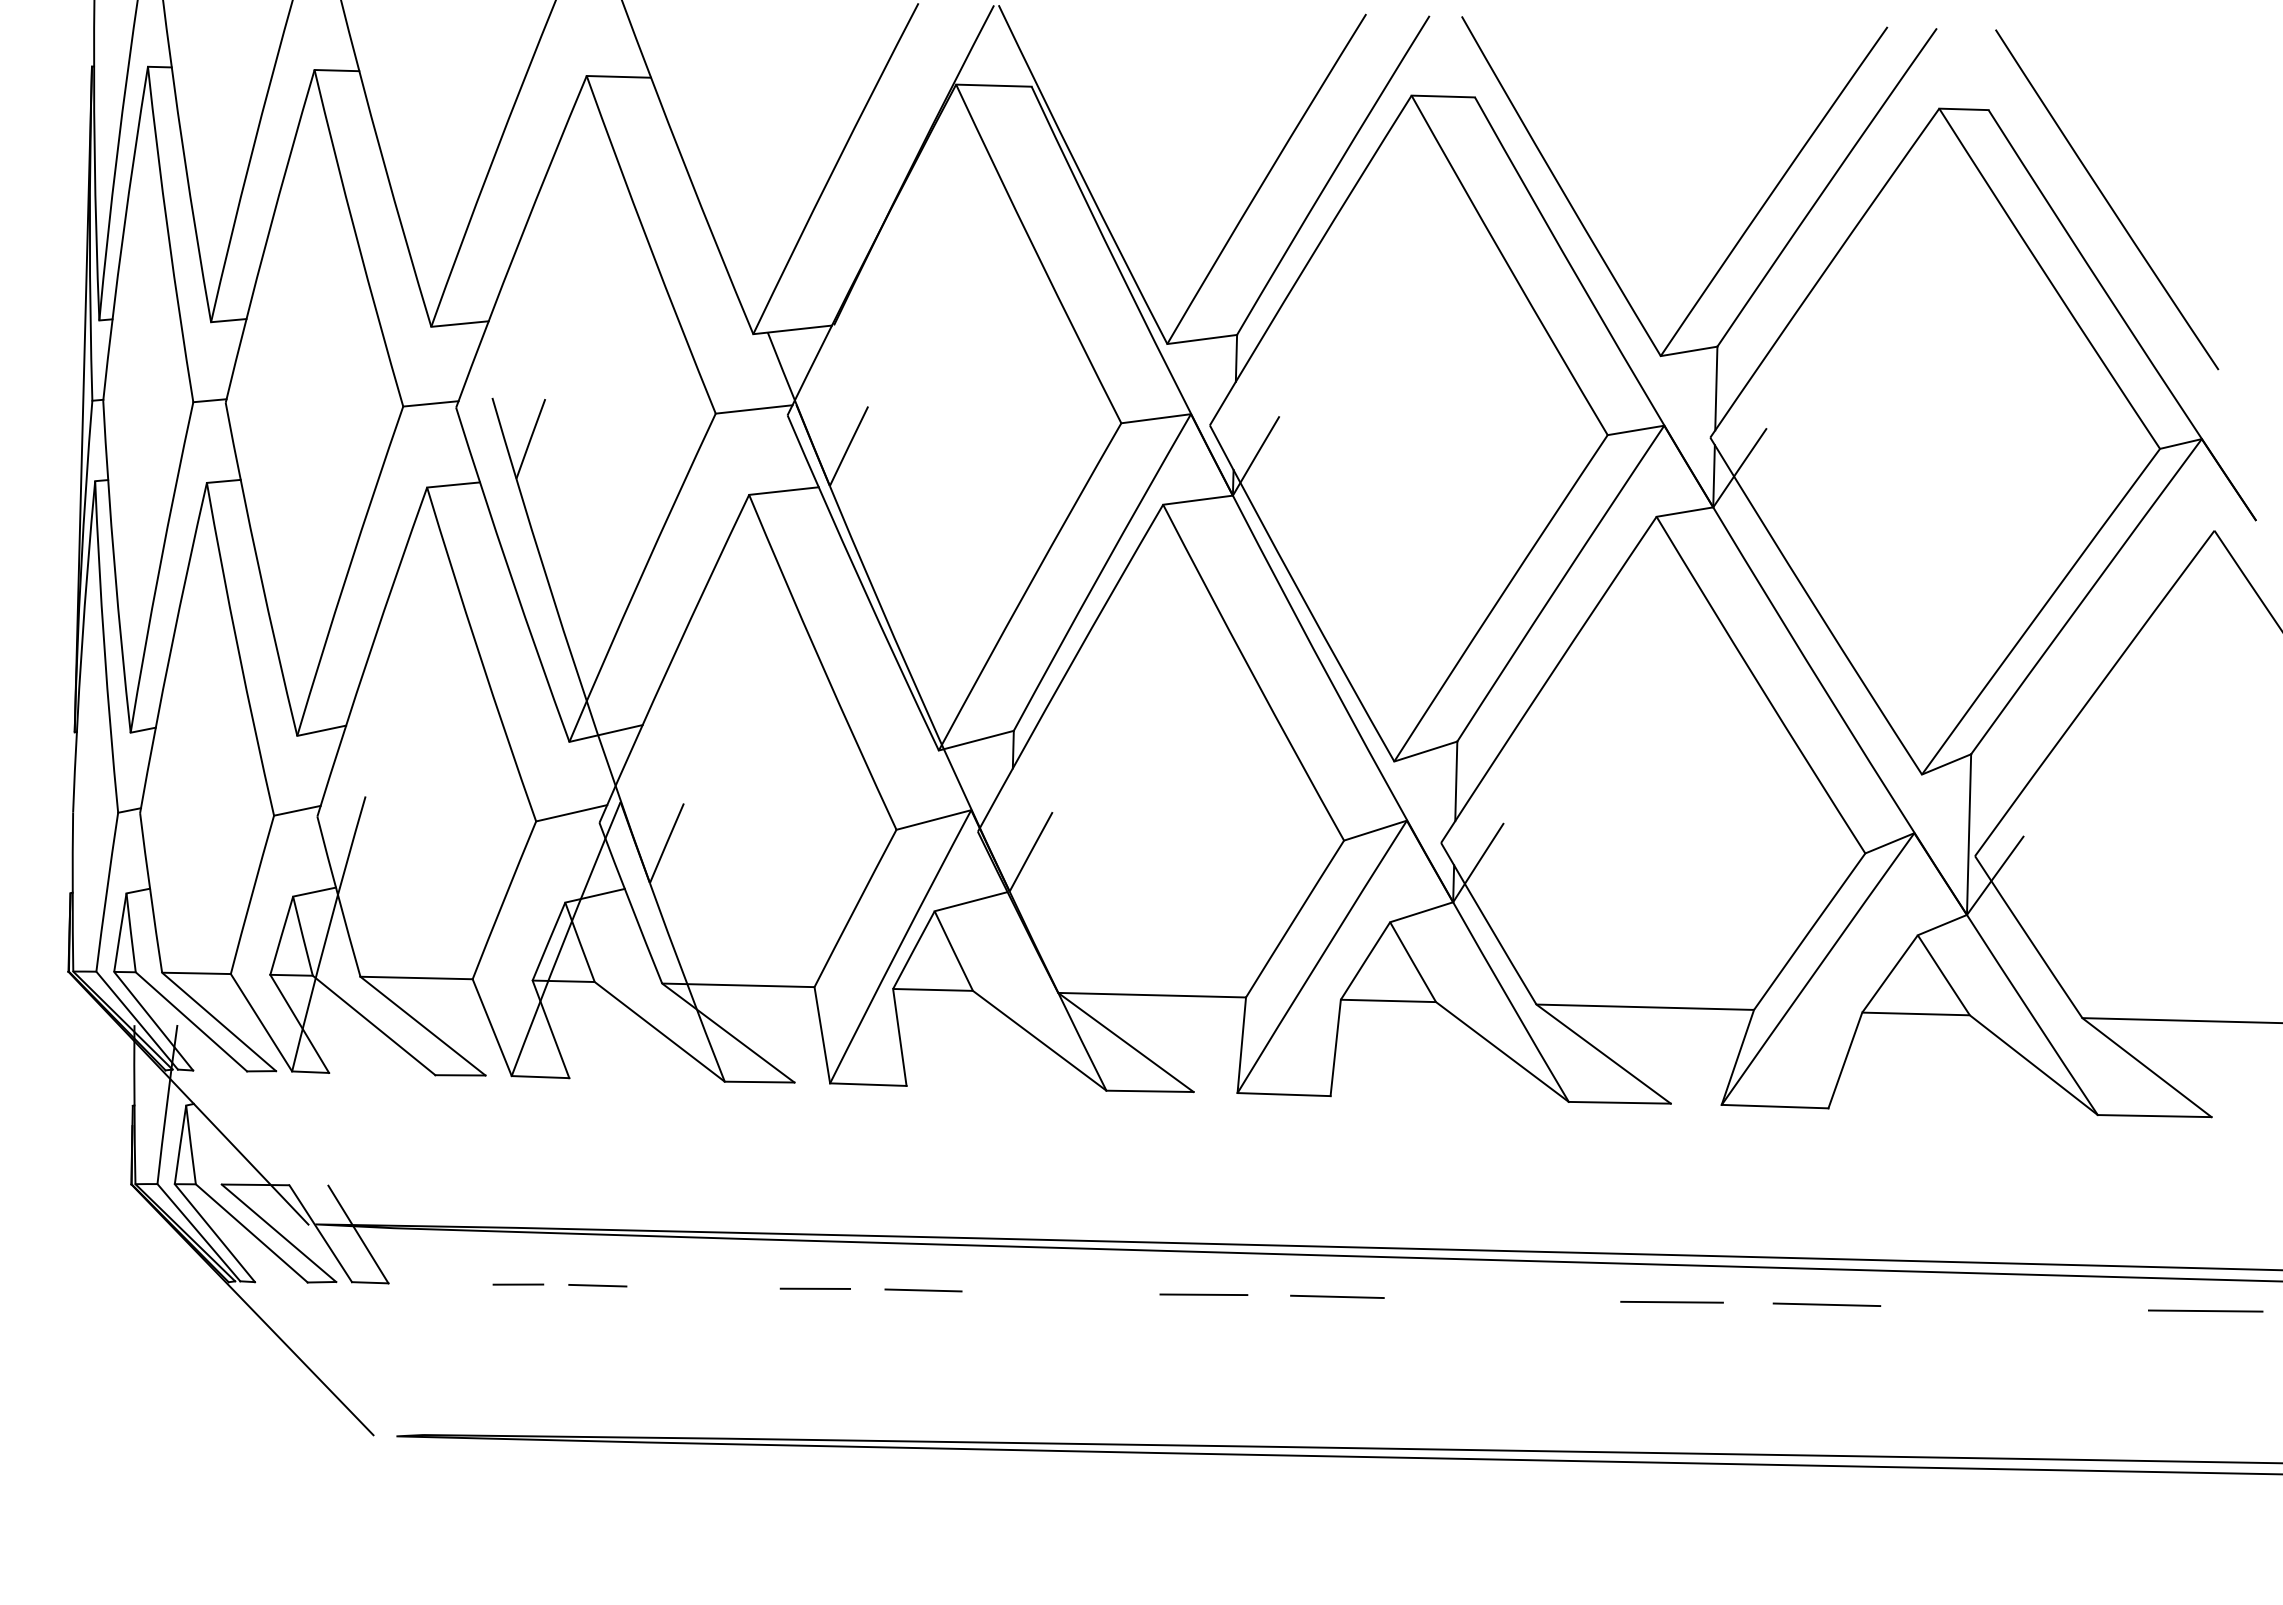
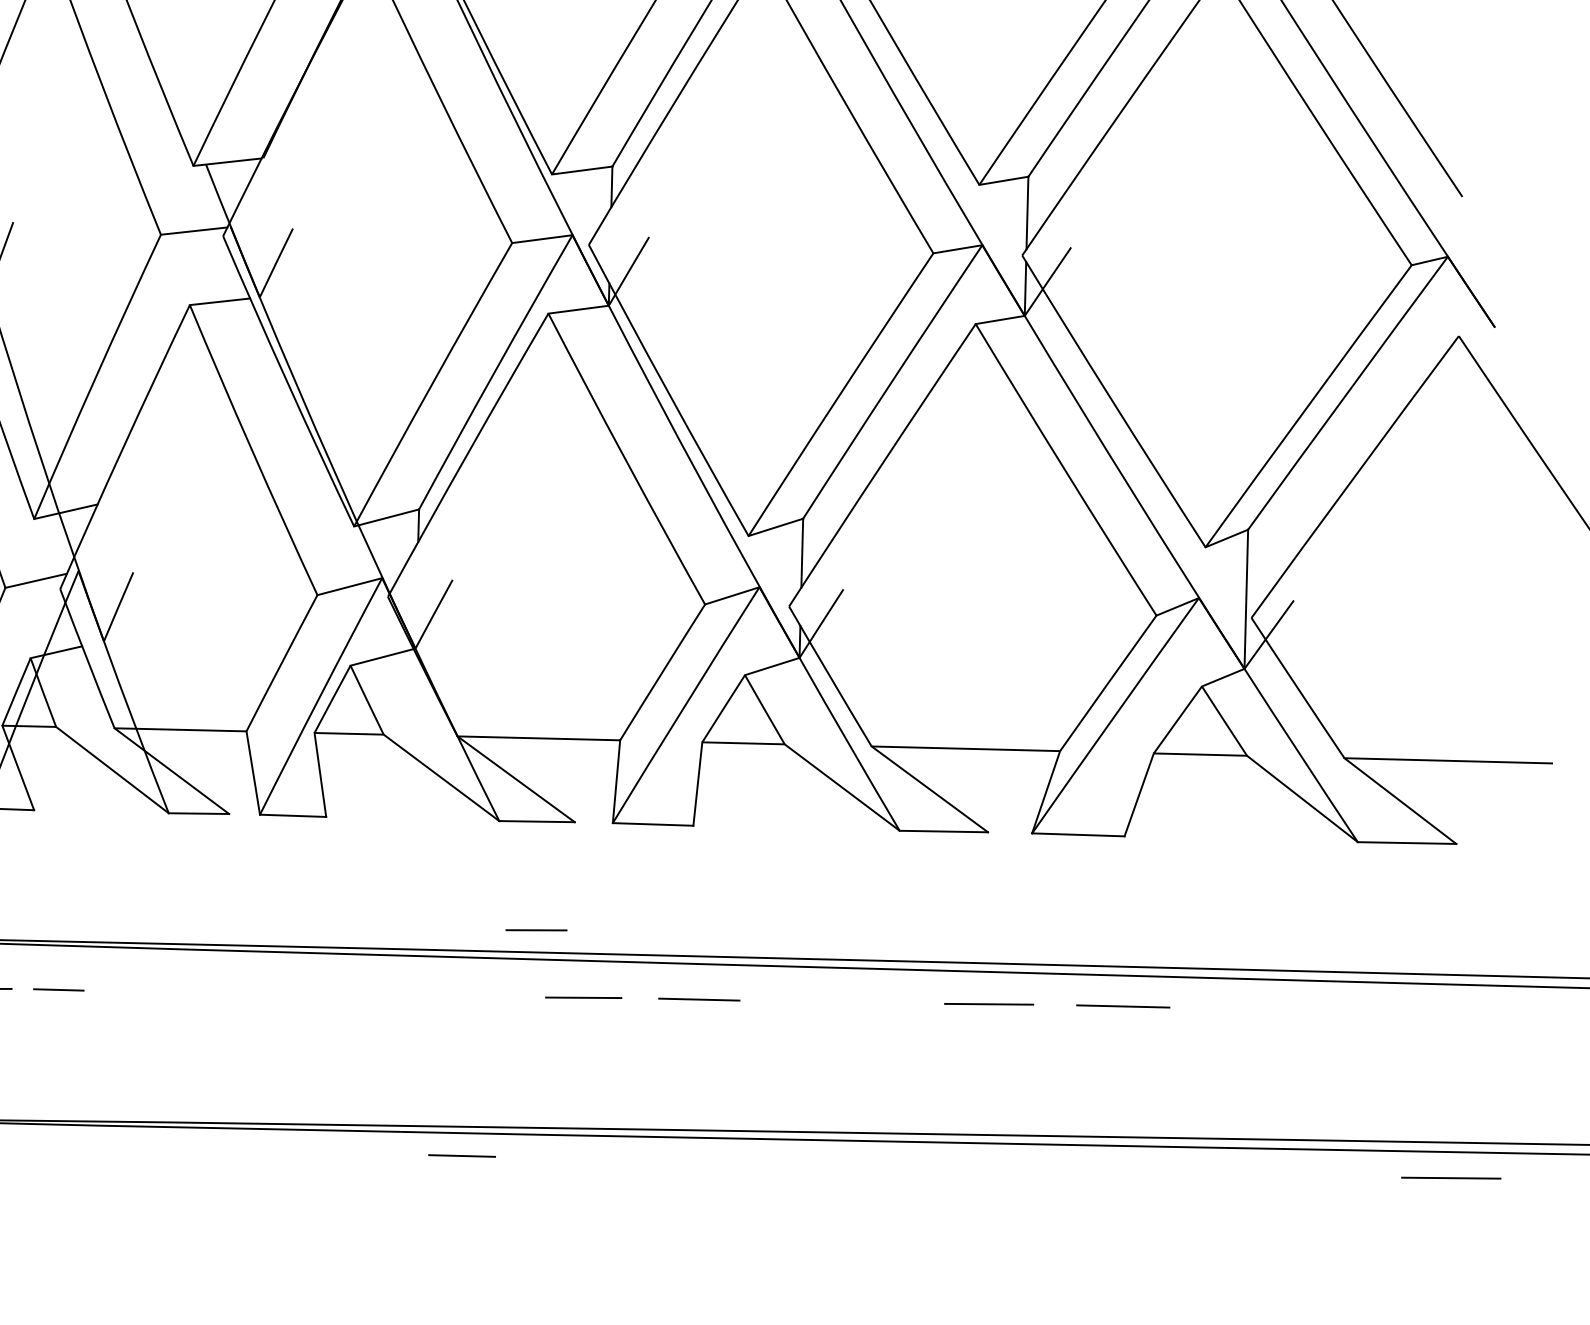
line: (814, 1288) -> (535, 930), moved
line: (923, 1290) -> (462, 1156), moved
line: (2205, 1310) -> (1451, 1177), moved

